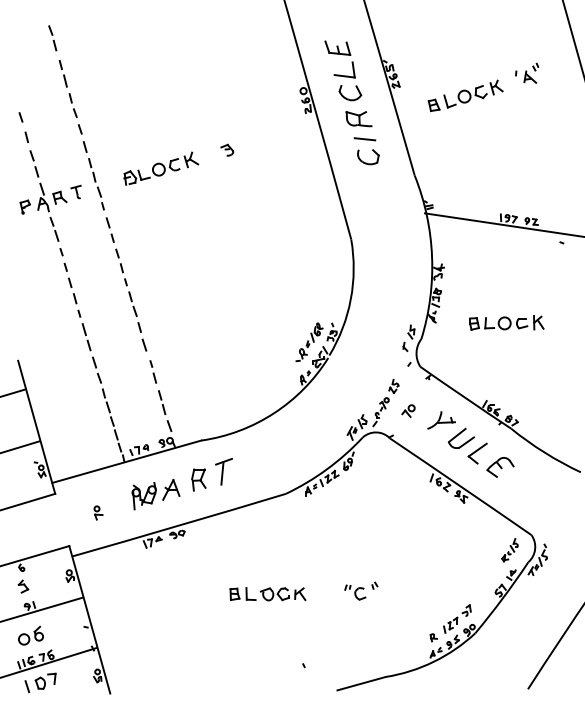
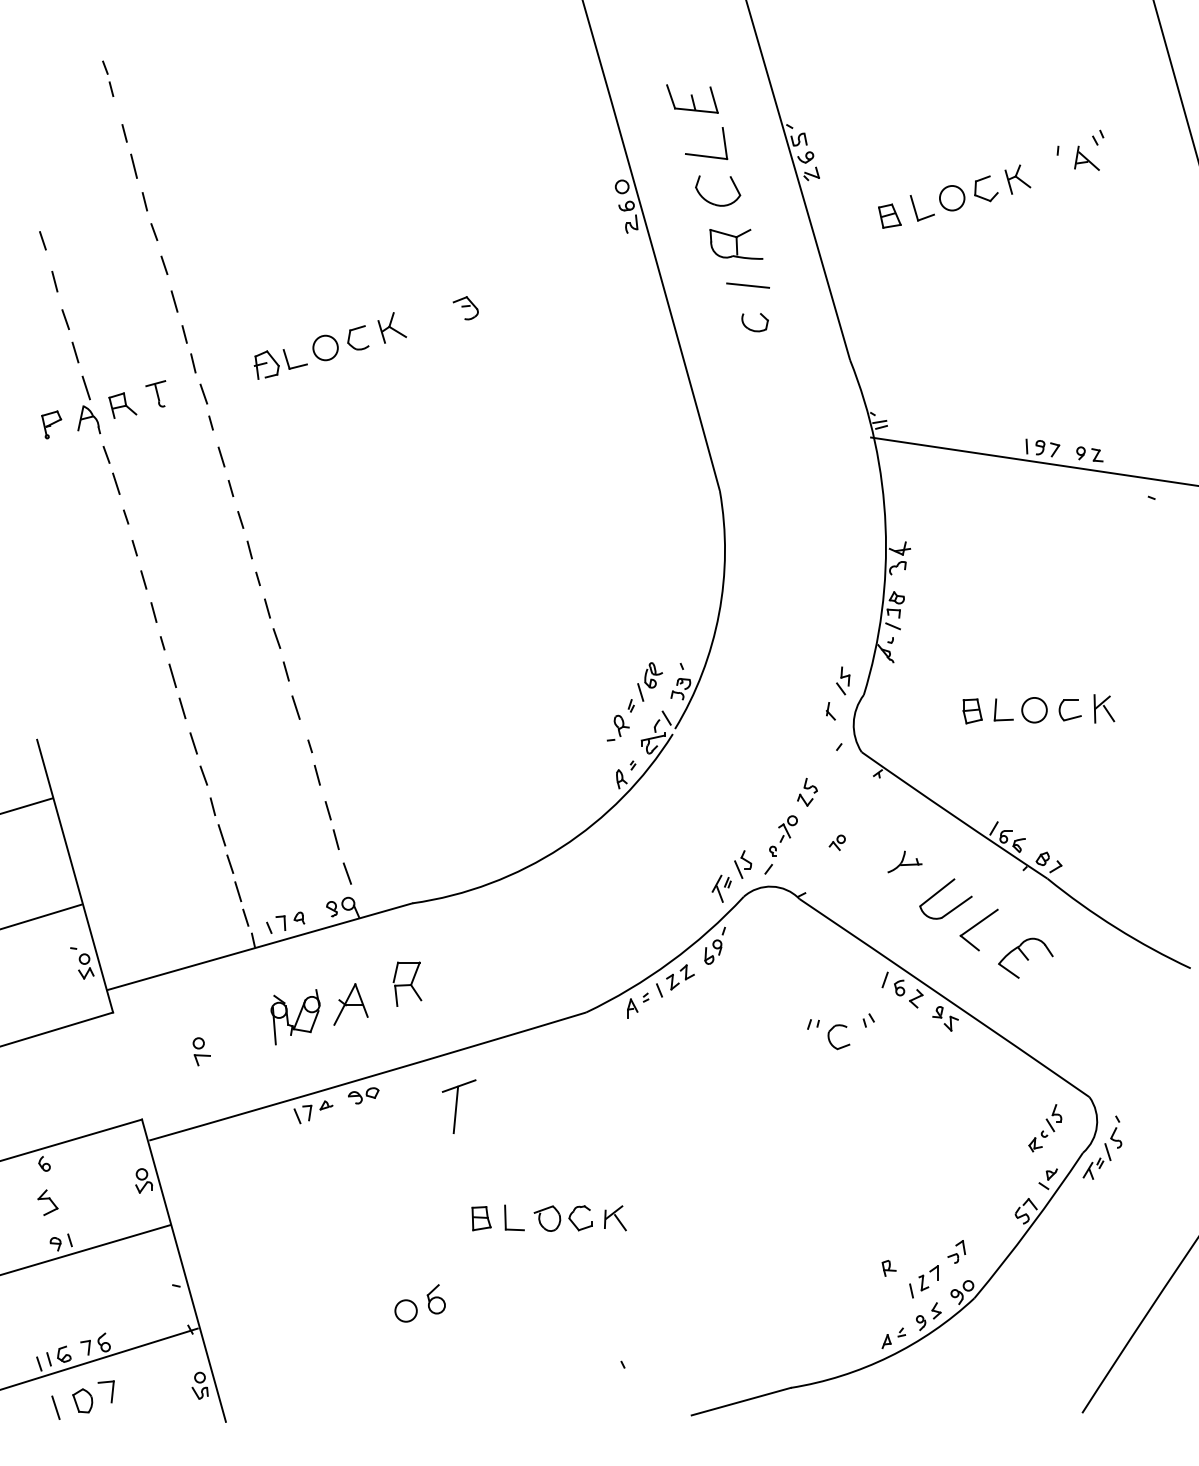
part: (52, 38) -> (107, 79), size x0.7
part: (368, 157) -> (755, 323), size x0.6
part: (506, 322) -> (1038, 708), moved
part: (408, 410) -> (837, 841), size x0.6
part: (441, 420) -> (904, 862), size x0.6
part: (223, 471) -> (458, 1106), moved
part: (361, 590) -> (841, 1030), moved
part: (30, 635) -> (419, 1302), moved
part: (433, 637) -> (888, 1268), moved

